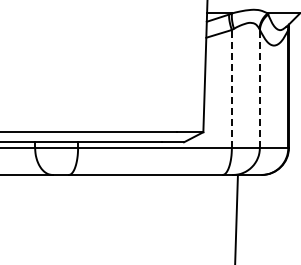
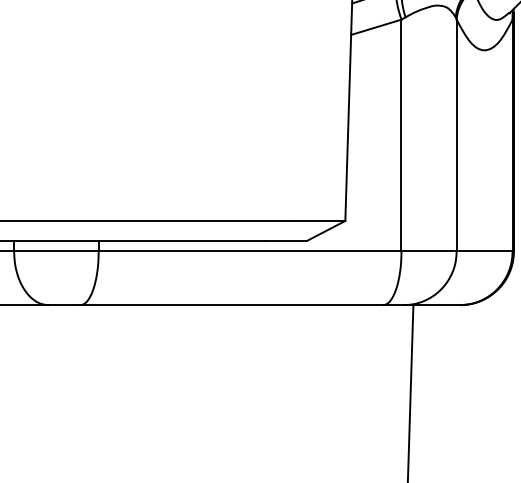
line: (231, 88) -> (400, 134), dashed -> solid
line: (259, 88) -> (455, 134), dashed -> solid

